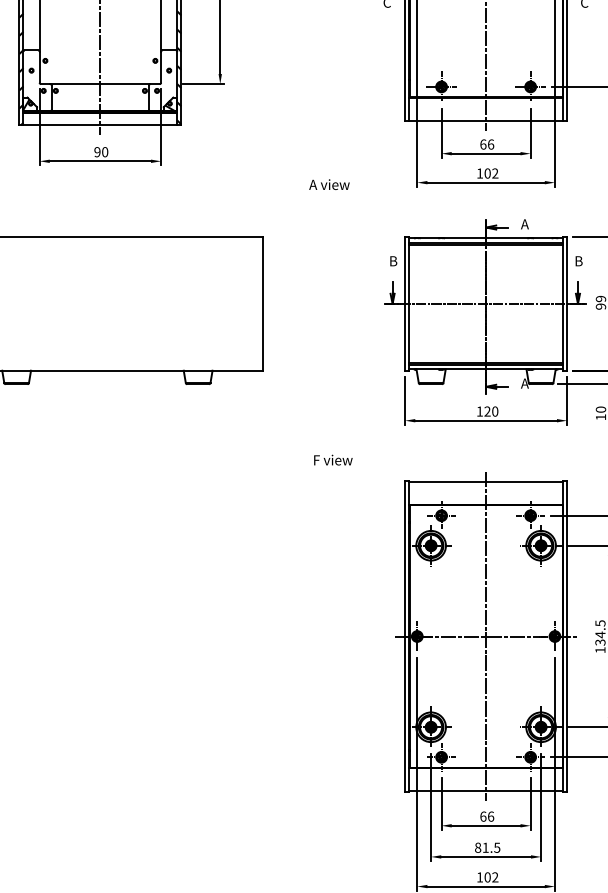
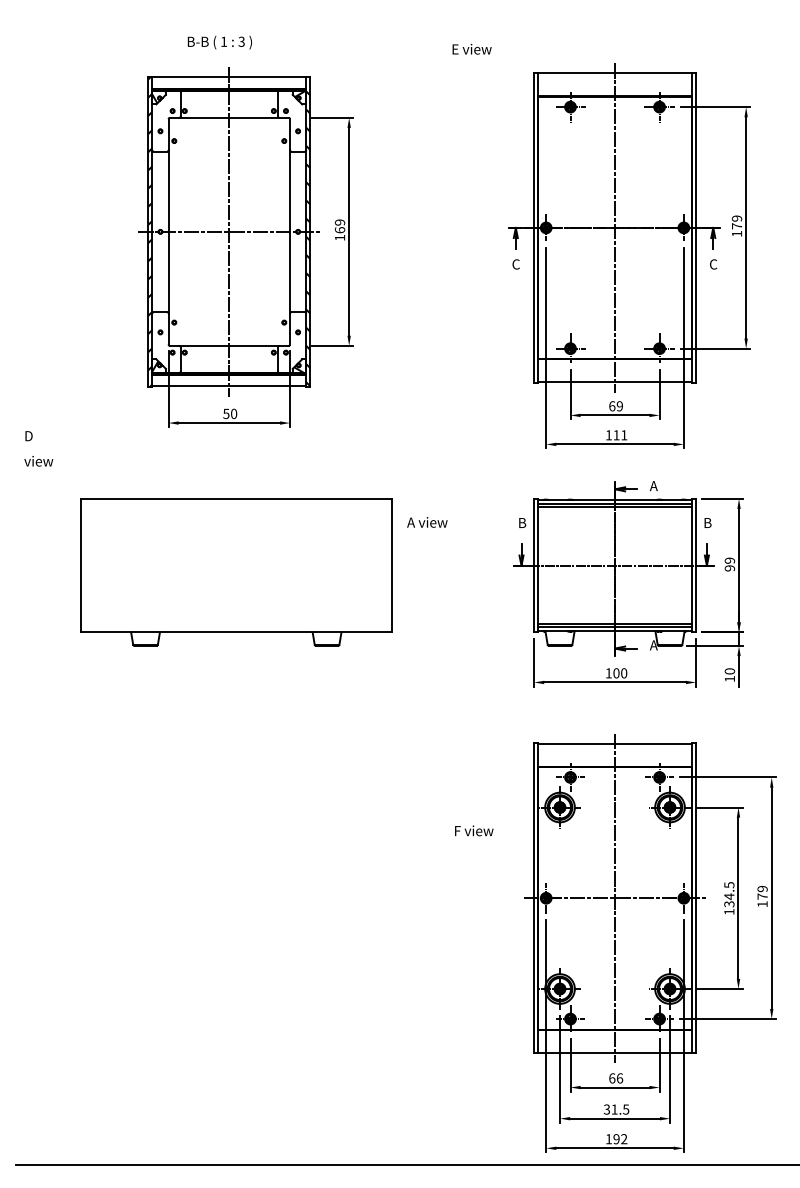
text: (490, 144) -> (619, 406), 66 -> 69
text: (97, 151) -> (226, 413), 90 -> 50
text: (491, 173) -> (620, 435), 102 -> 111
text: (329, 184) -> (427, 522), moved
text: (487, 411) -> (616, 673), 120 -> 100
text: (333, 459) -> (474, 830), moved
text: (477, 847) -> (606, 1109), 81.5 -> 31.5
text: (487, 877) -> (616, 1139), 102 -> 192

